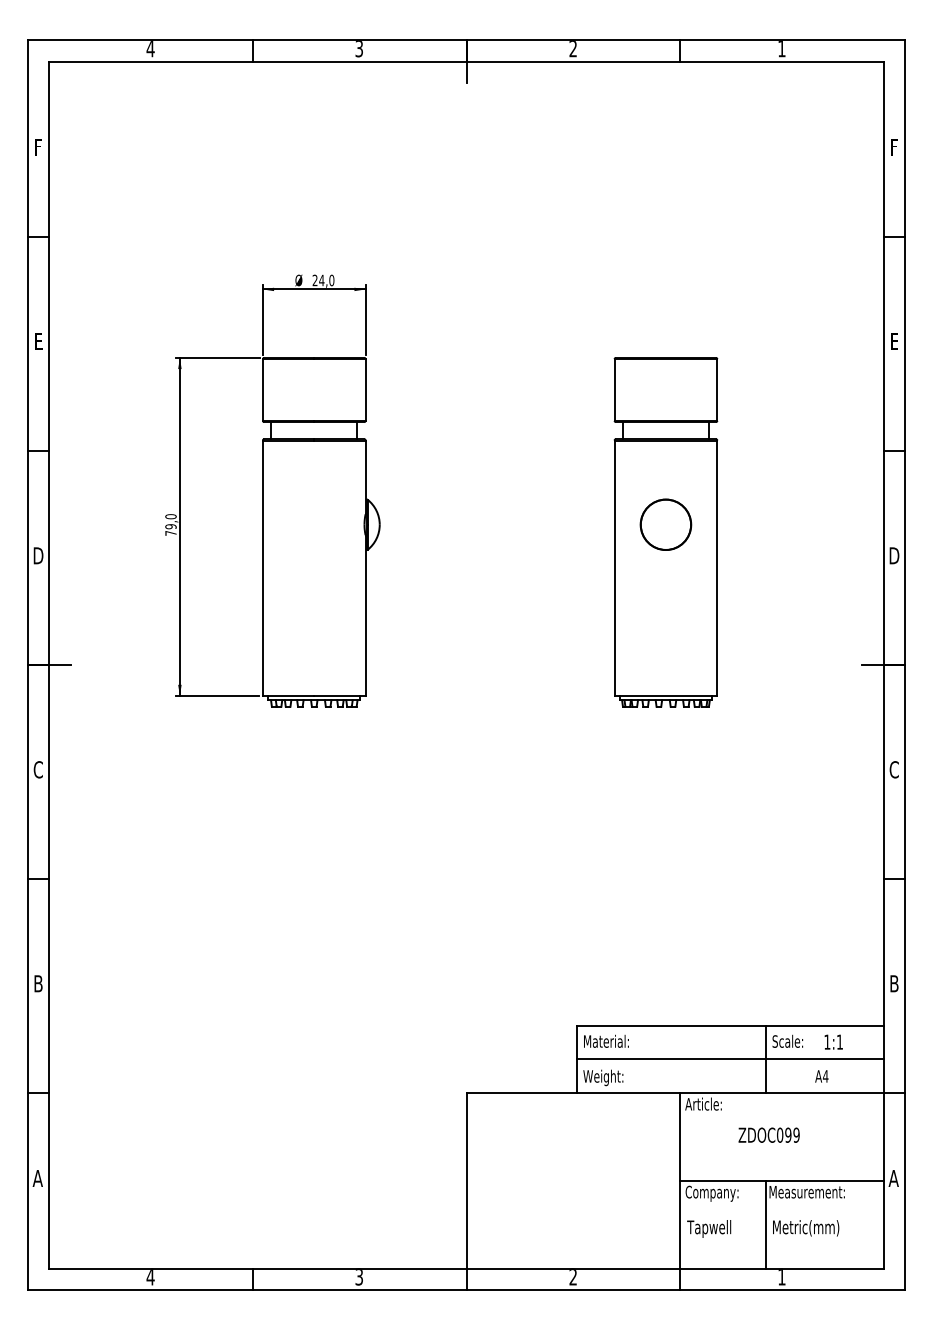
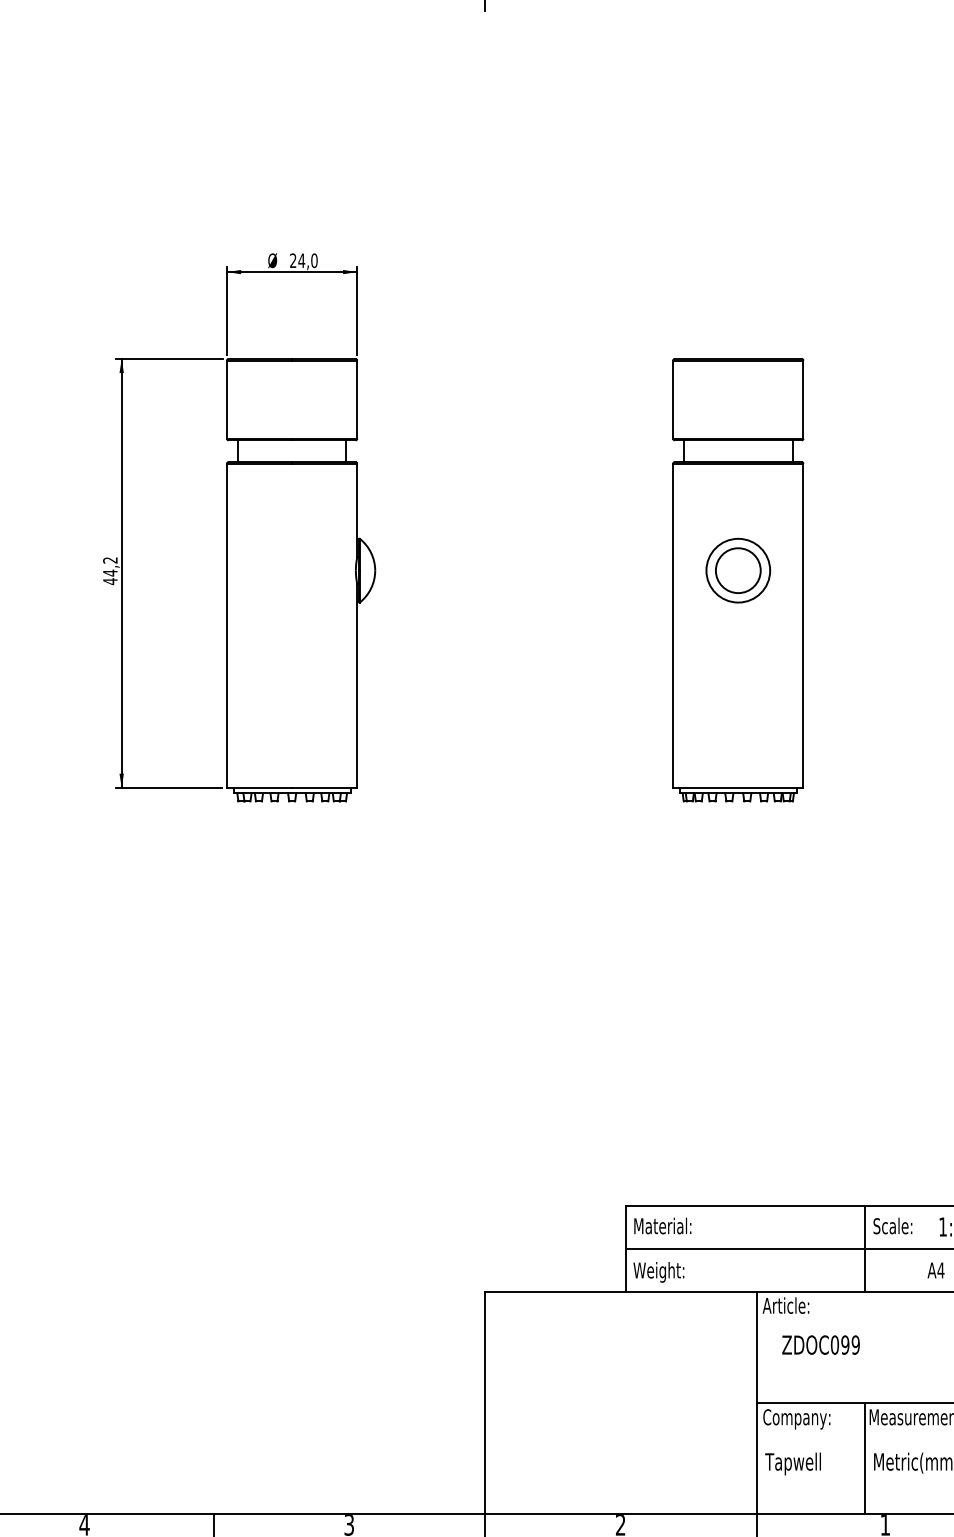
circle: (665, 524) -> (737, 570), size x0.7
text: (170, 525) -> (109, 571), 79,0 -> 44,2
text: (768, 1134) -> (820, 1344), moved

